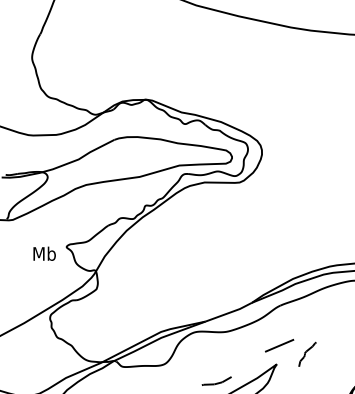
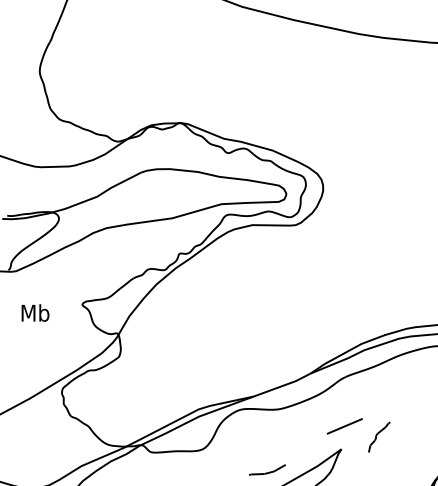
text: (44, 253) -> (35, 312), moved

